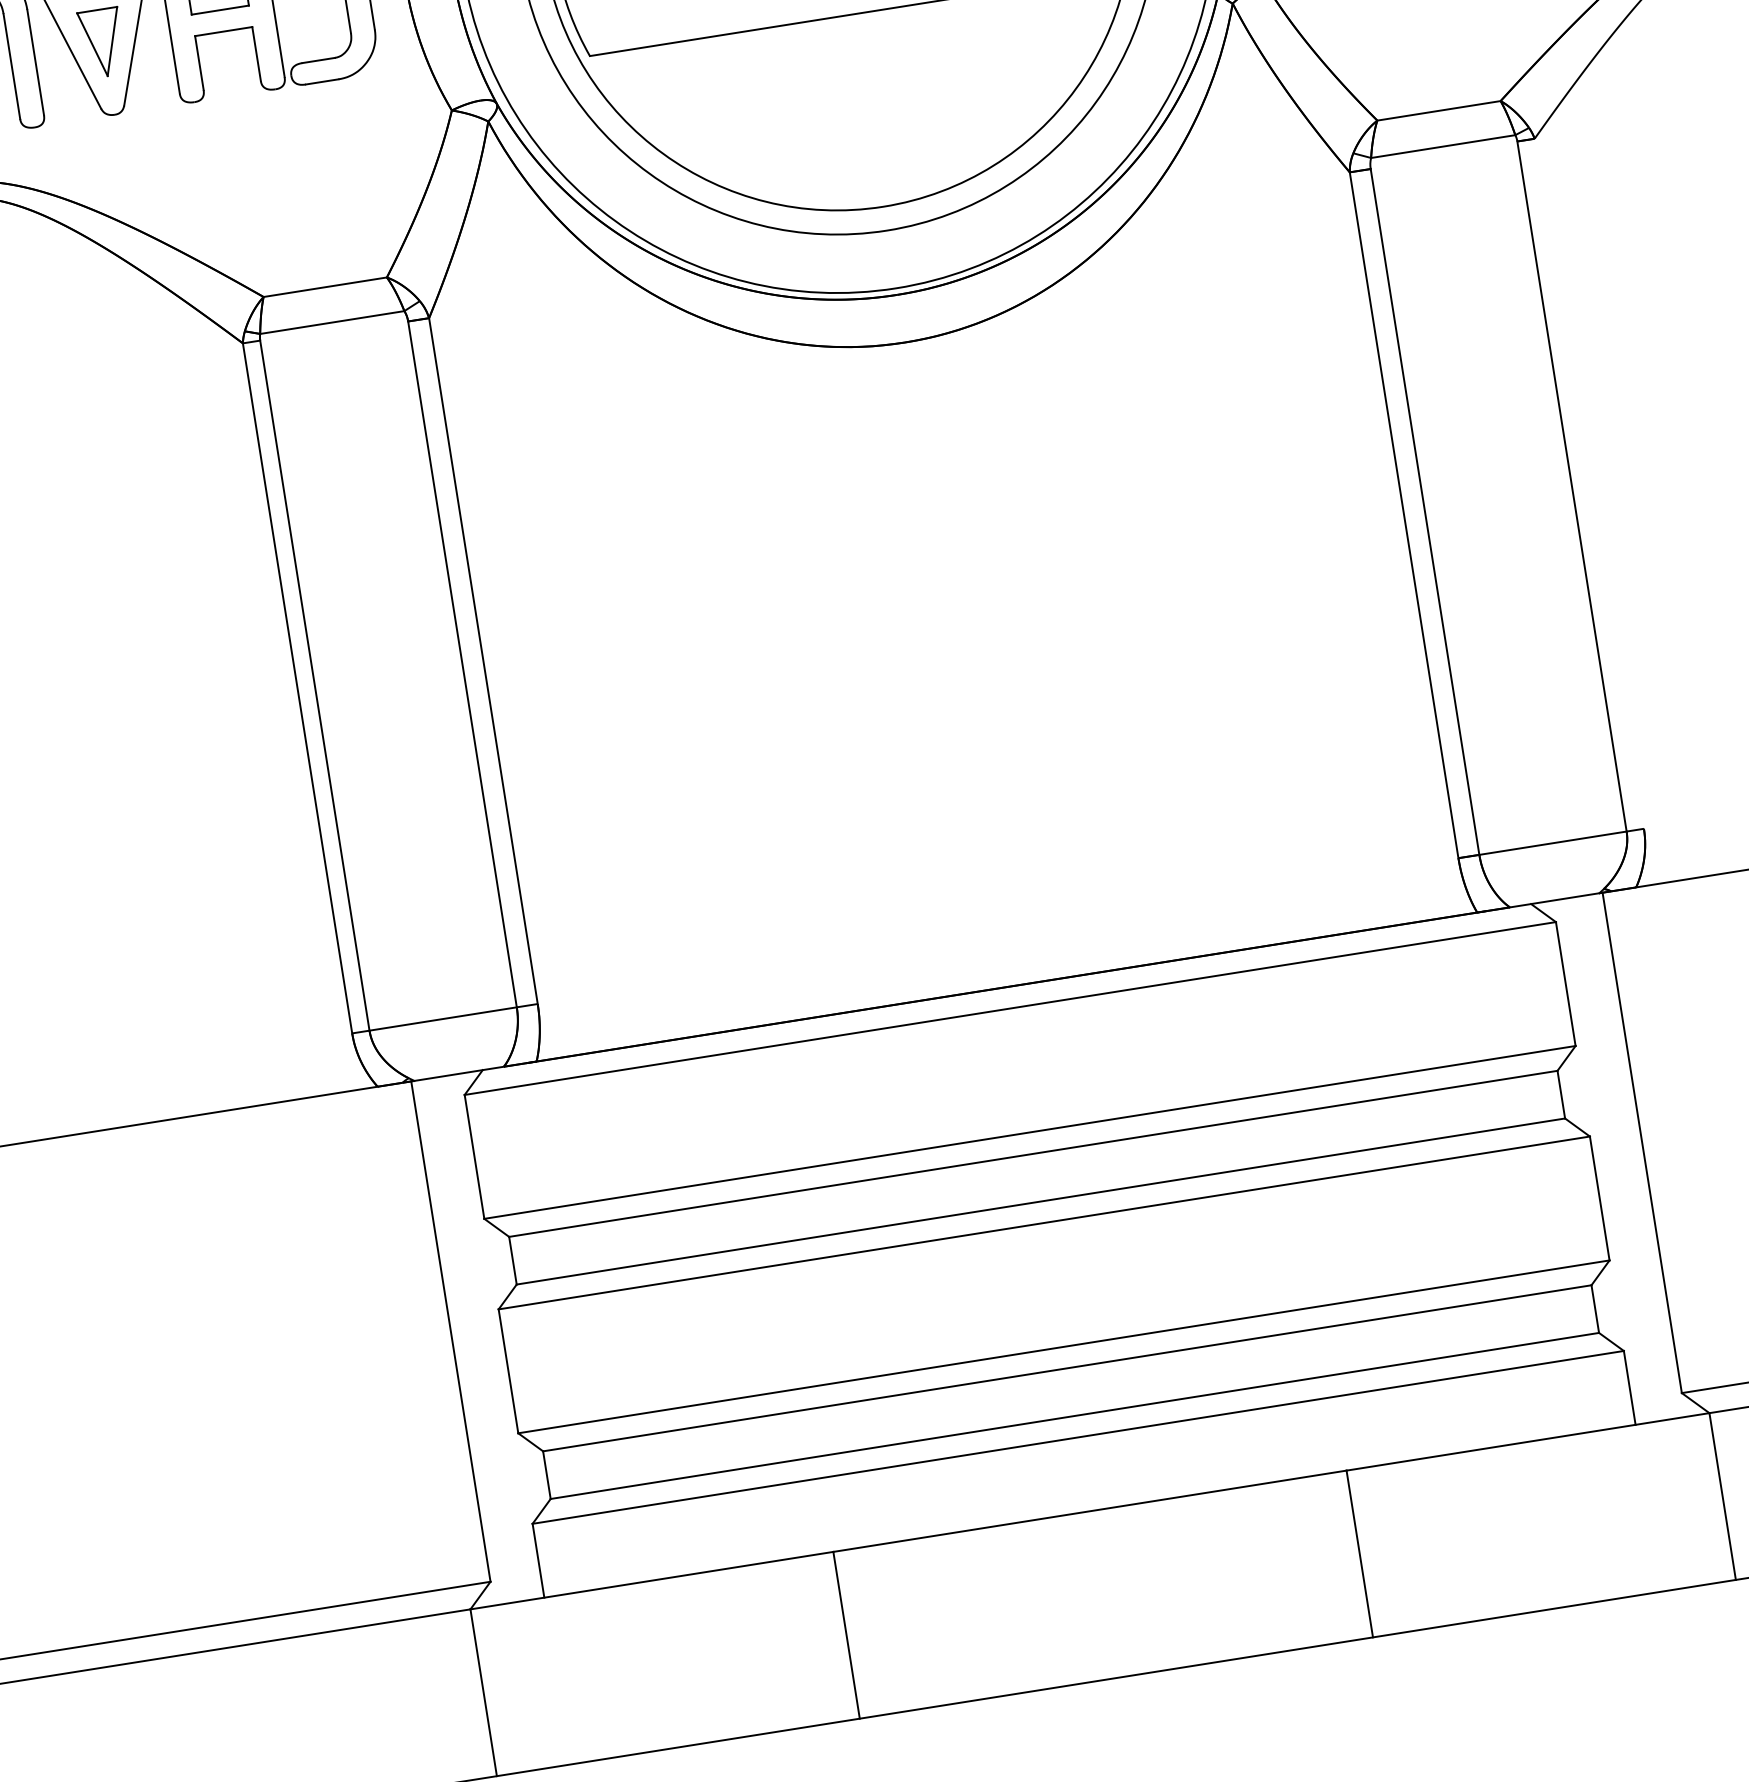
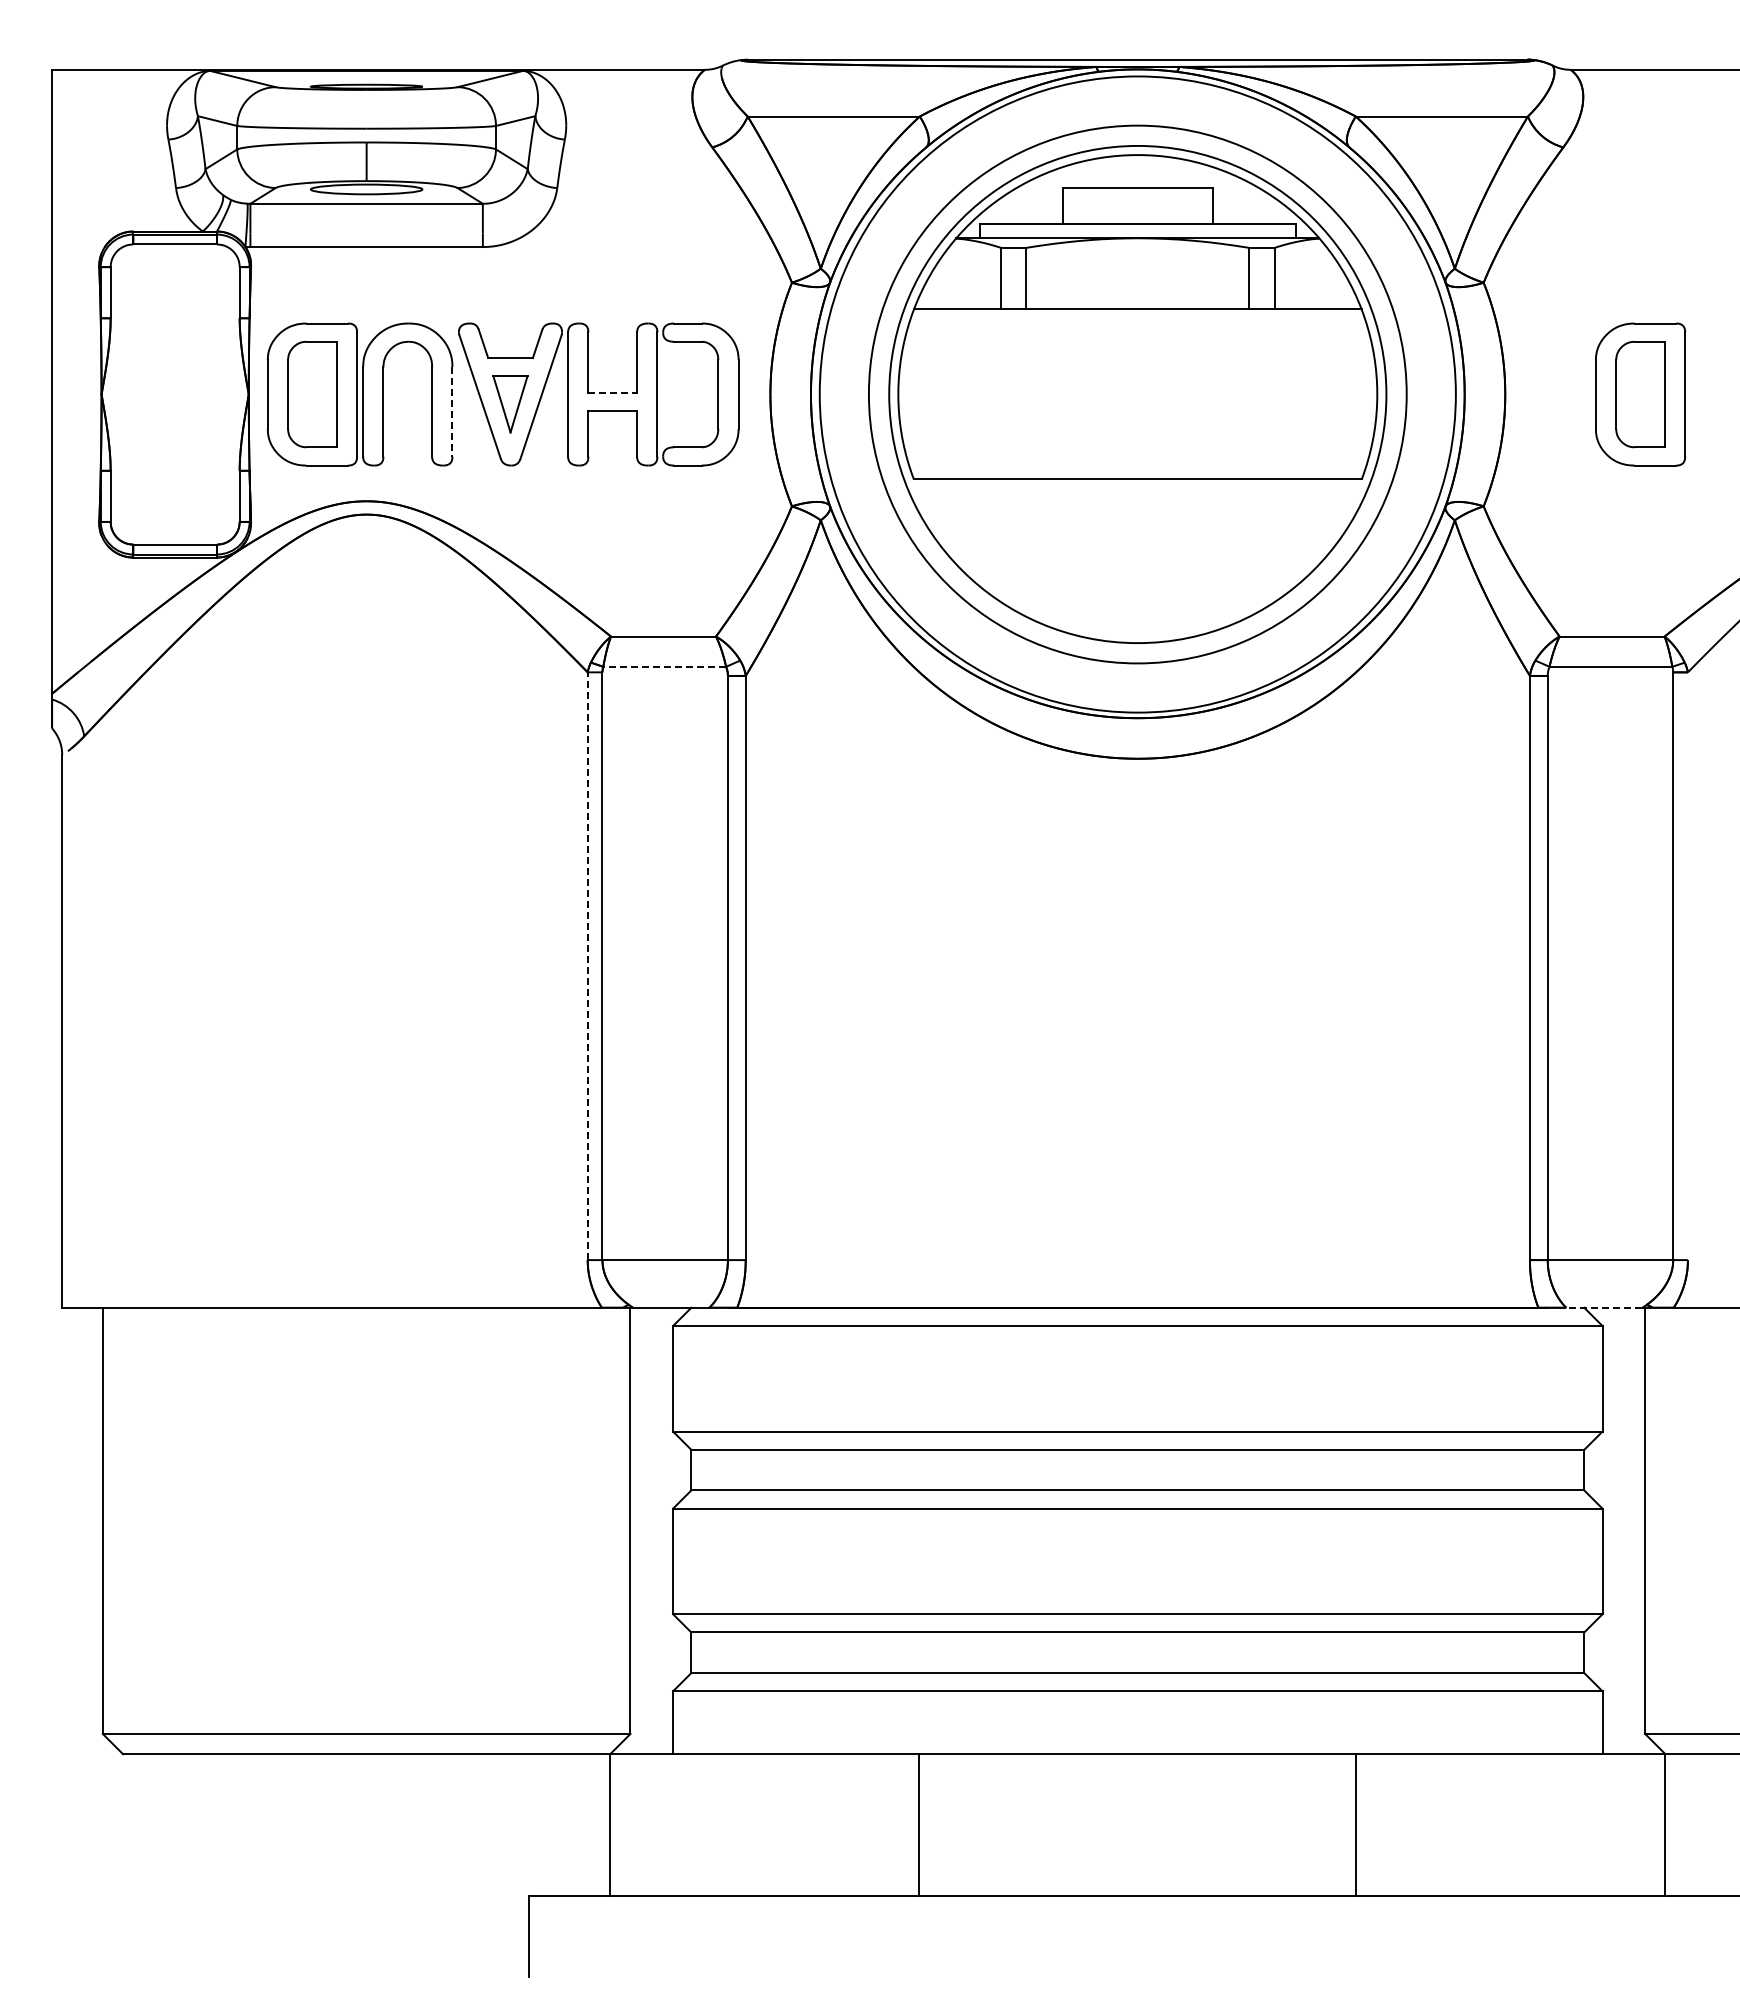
line: (221, 9) -> (613, 392), solid -> dashed
line: (35, 62) -> (452, 411), solid -> dashed
line: (331, 322) -> (664, 666), solid -> dashed
line: (297, 688) -> (587, 966), solid -> dashed
line: (1553, 900) -> (1603, 1307), solid -> dashed

